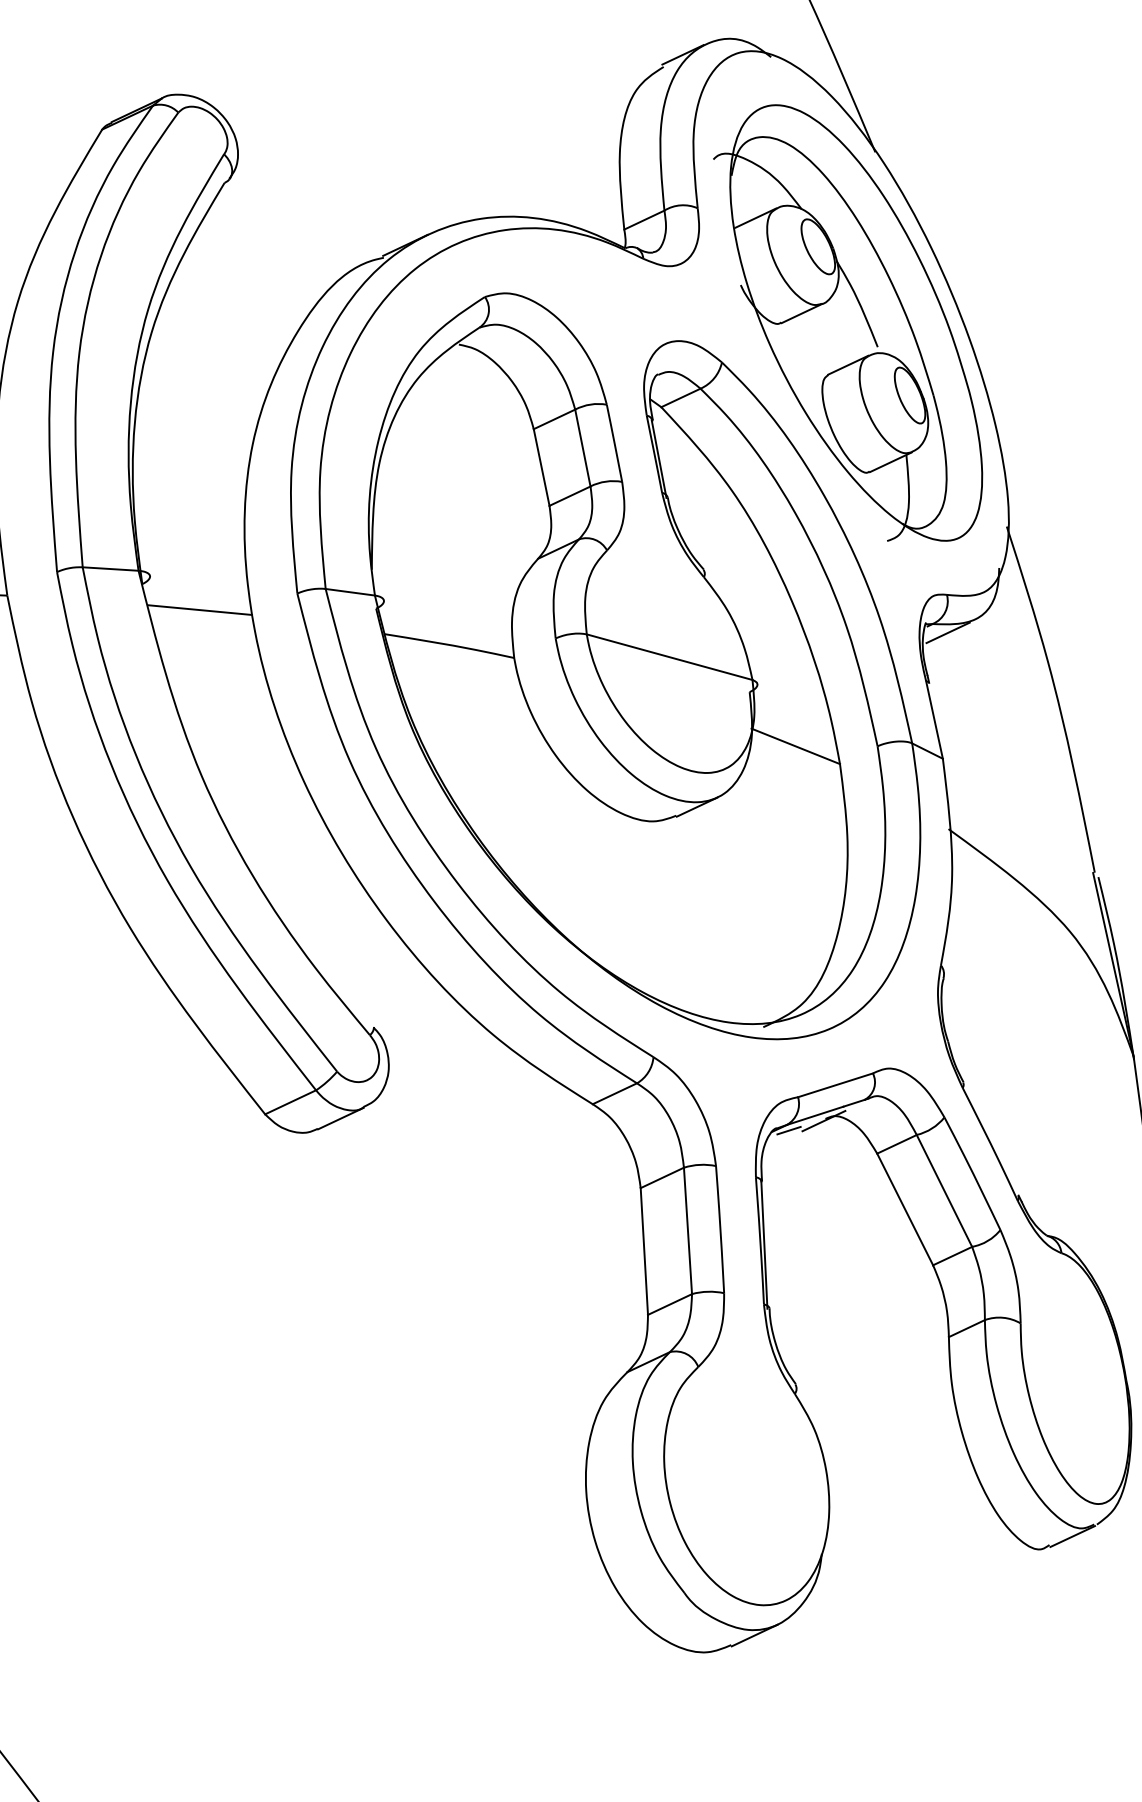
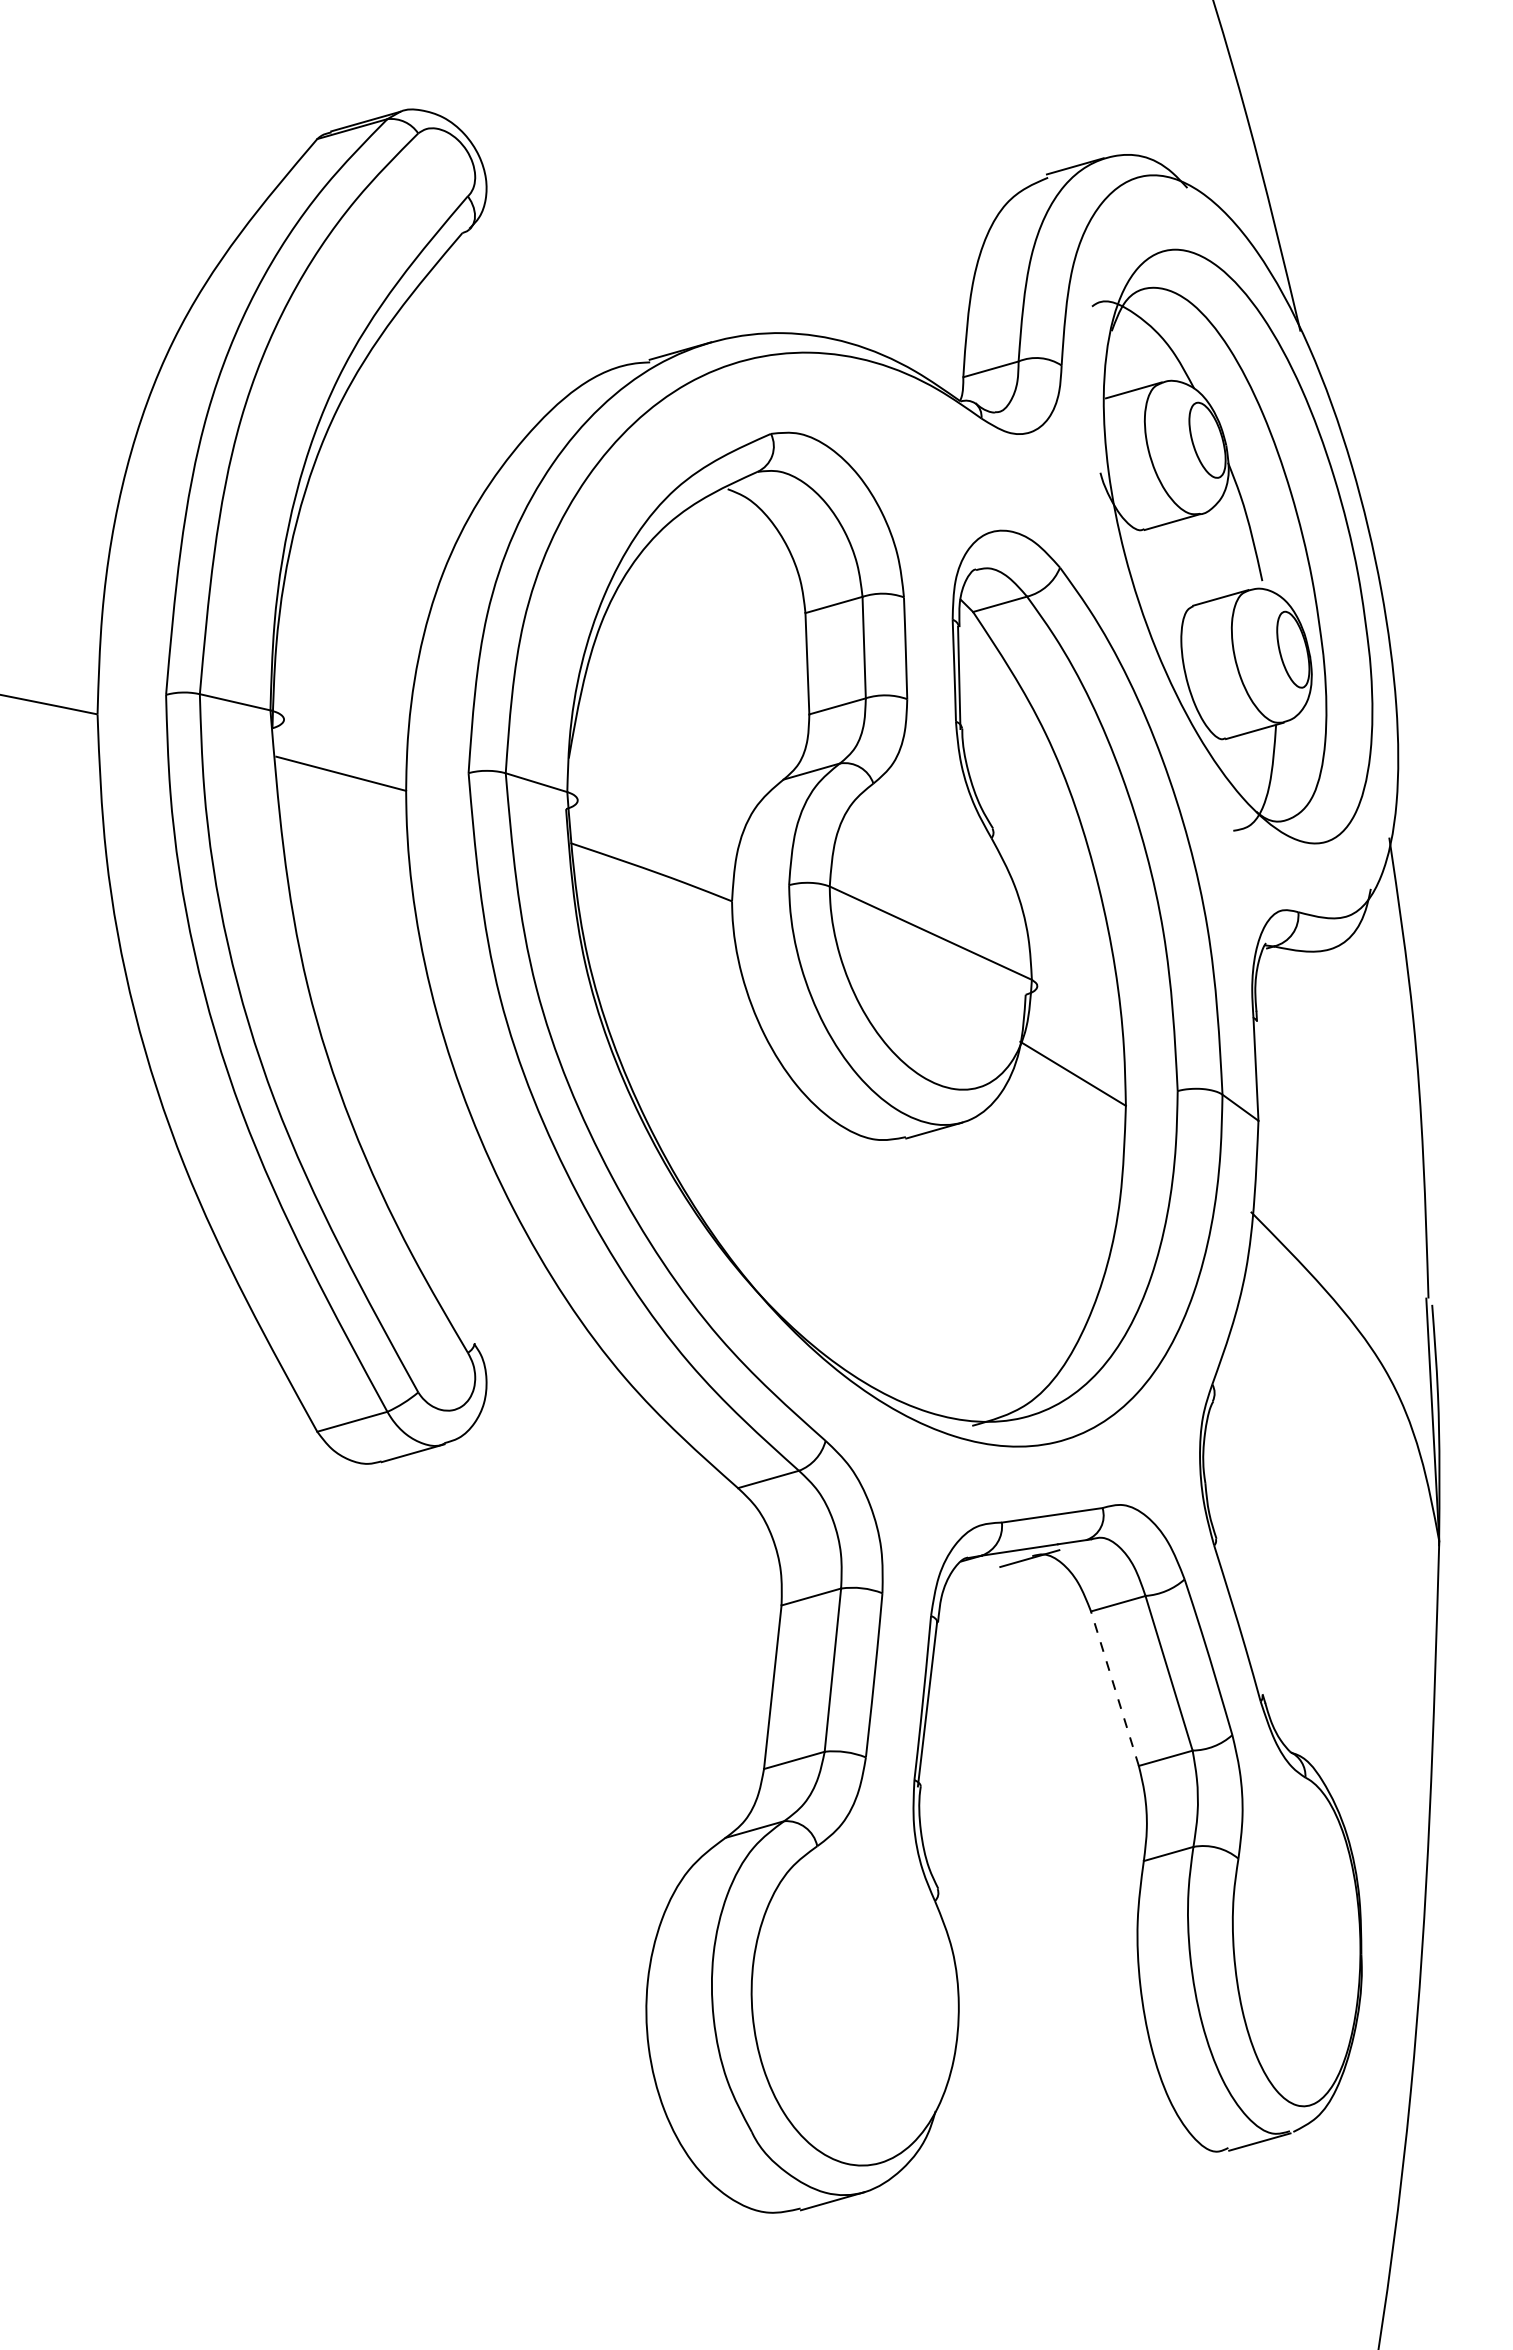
line: (947, 632) -> (1291, 960), removed
line: (788, 1130) -> (982, 1563), removed
line: (904, 1209) -> (1114, 1688), solid -> dashed

